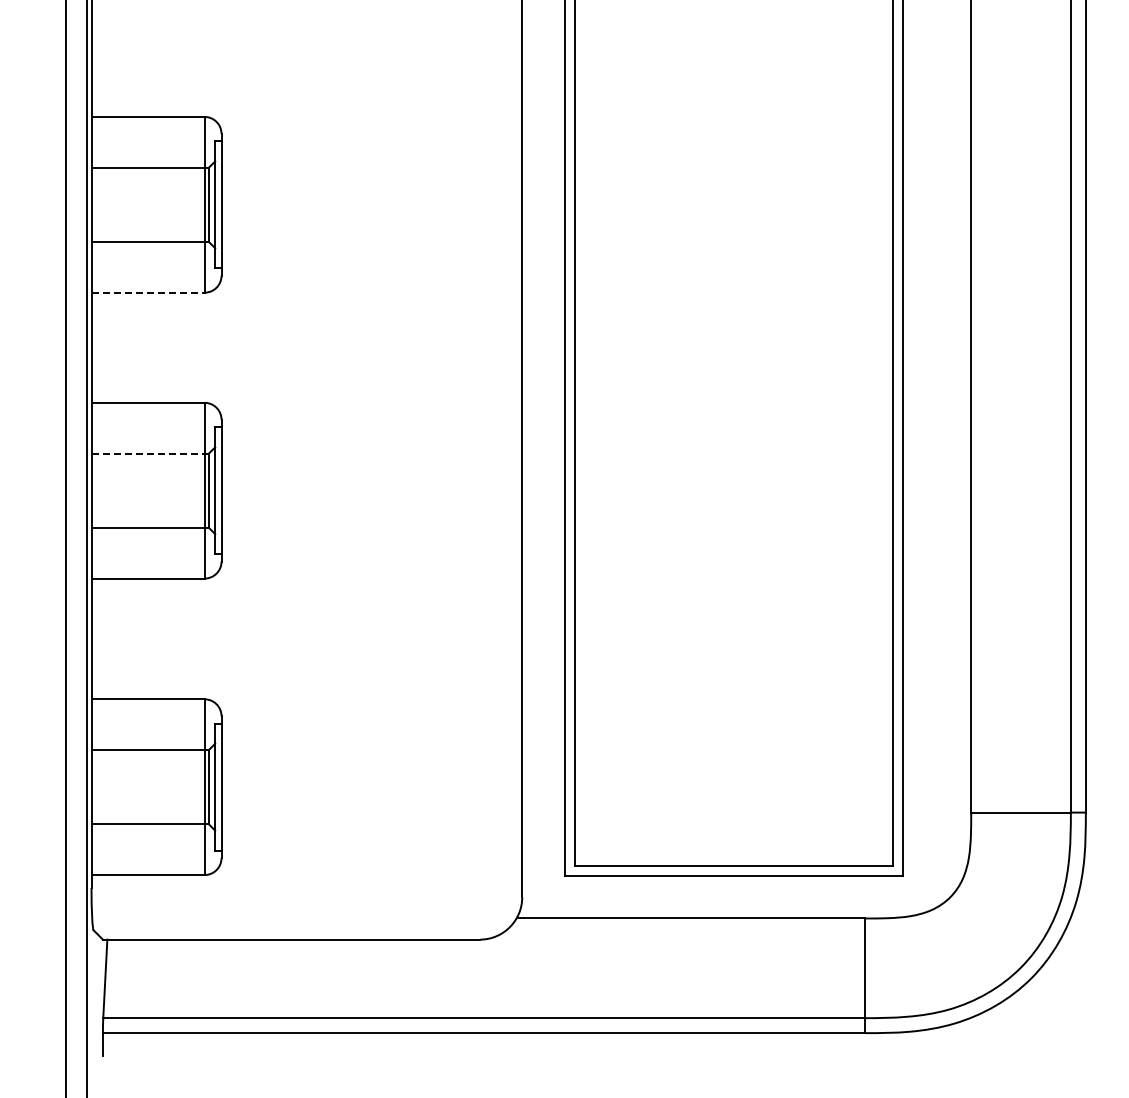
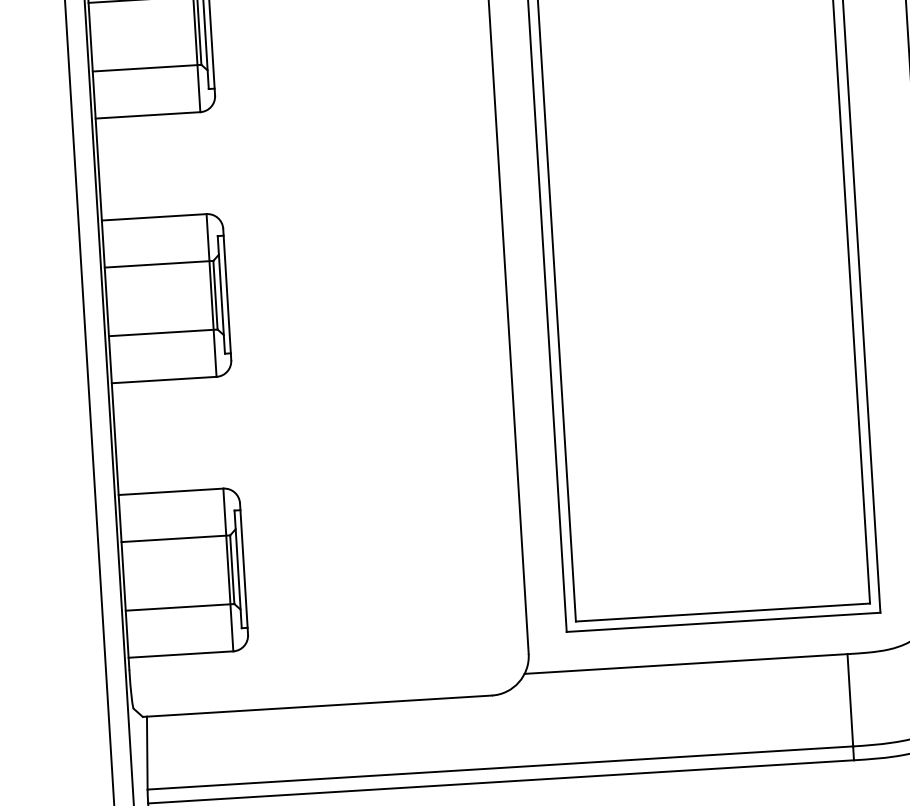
line: (148, 292) -> (148, 115), dashed -> solid
line: (150, 453) -> (159, 264), dashed -> solid

